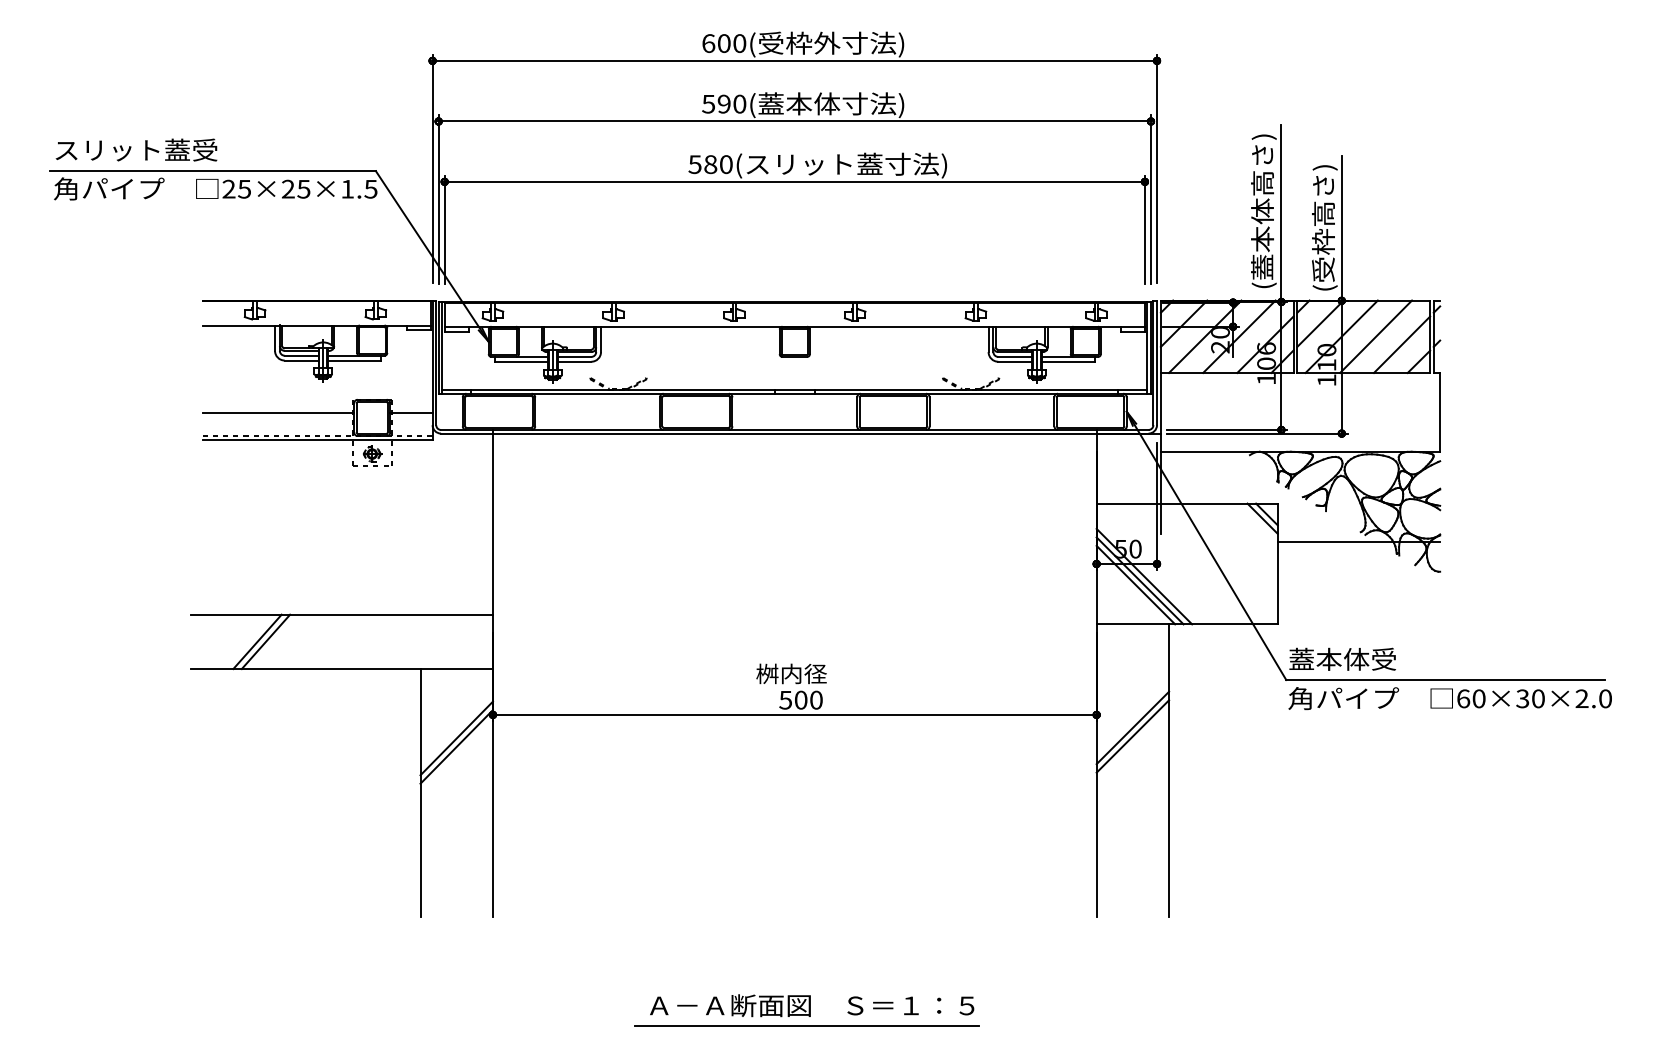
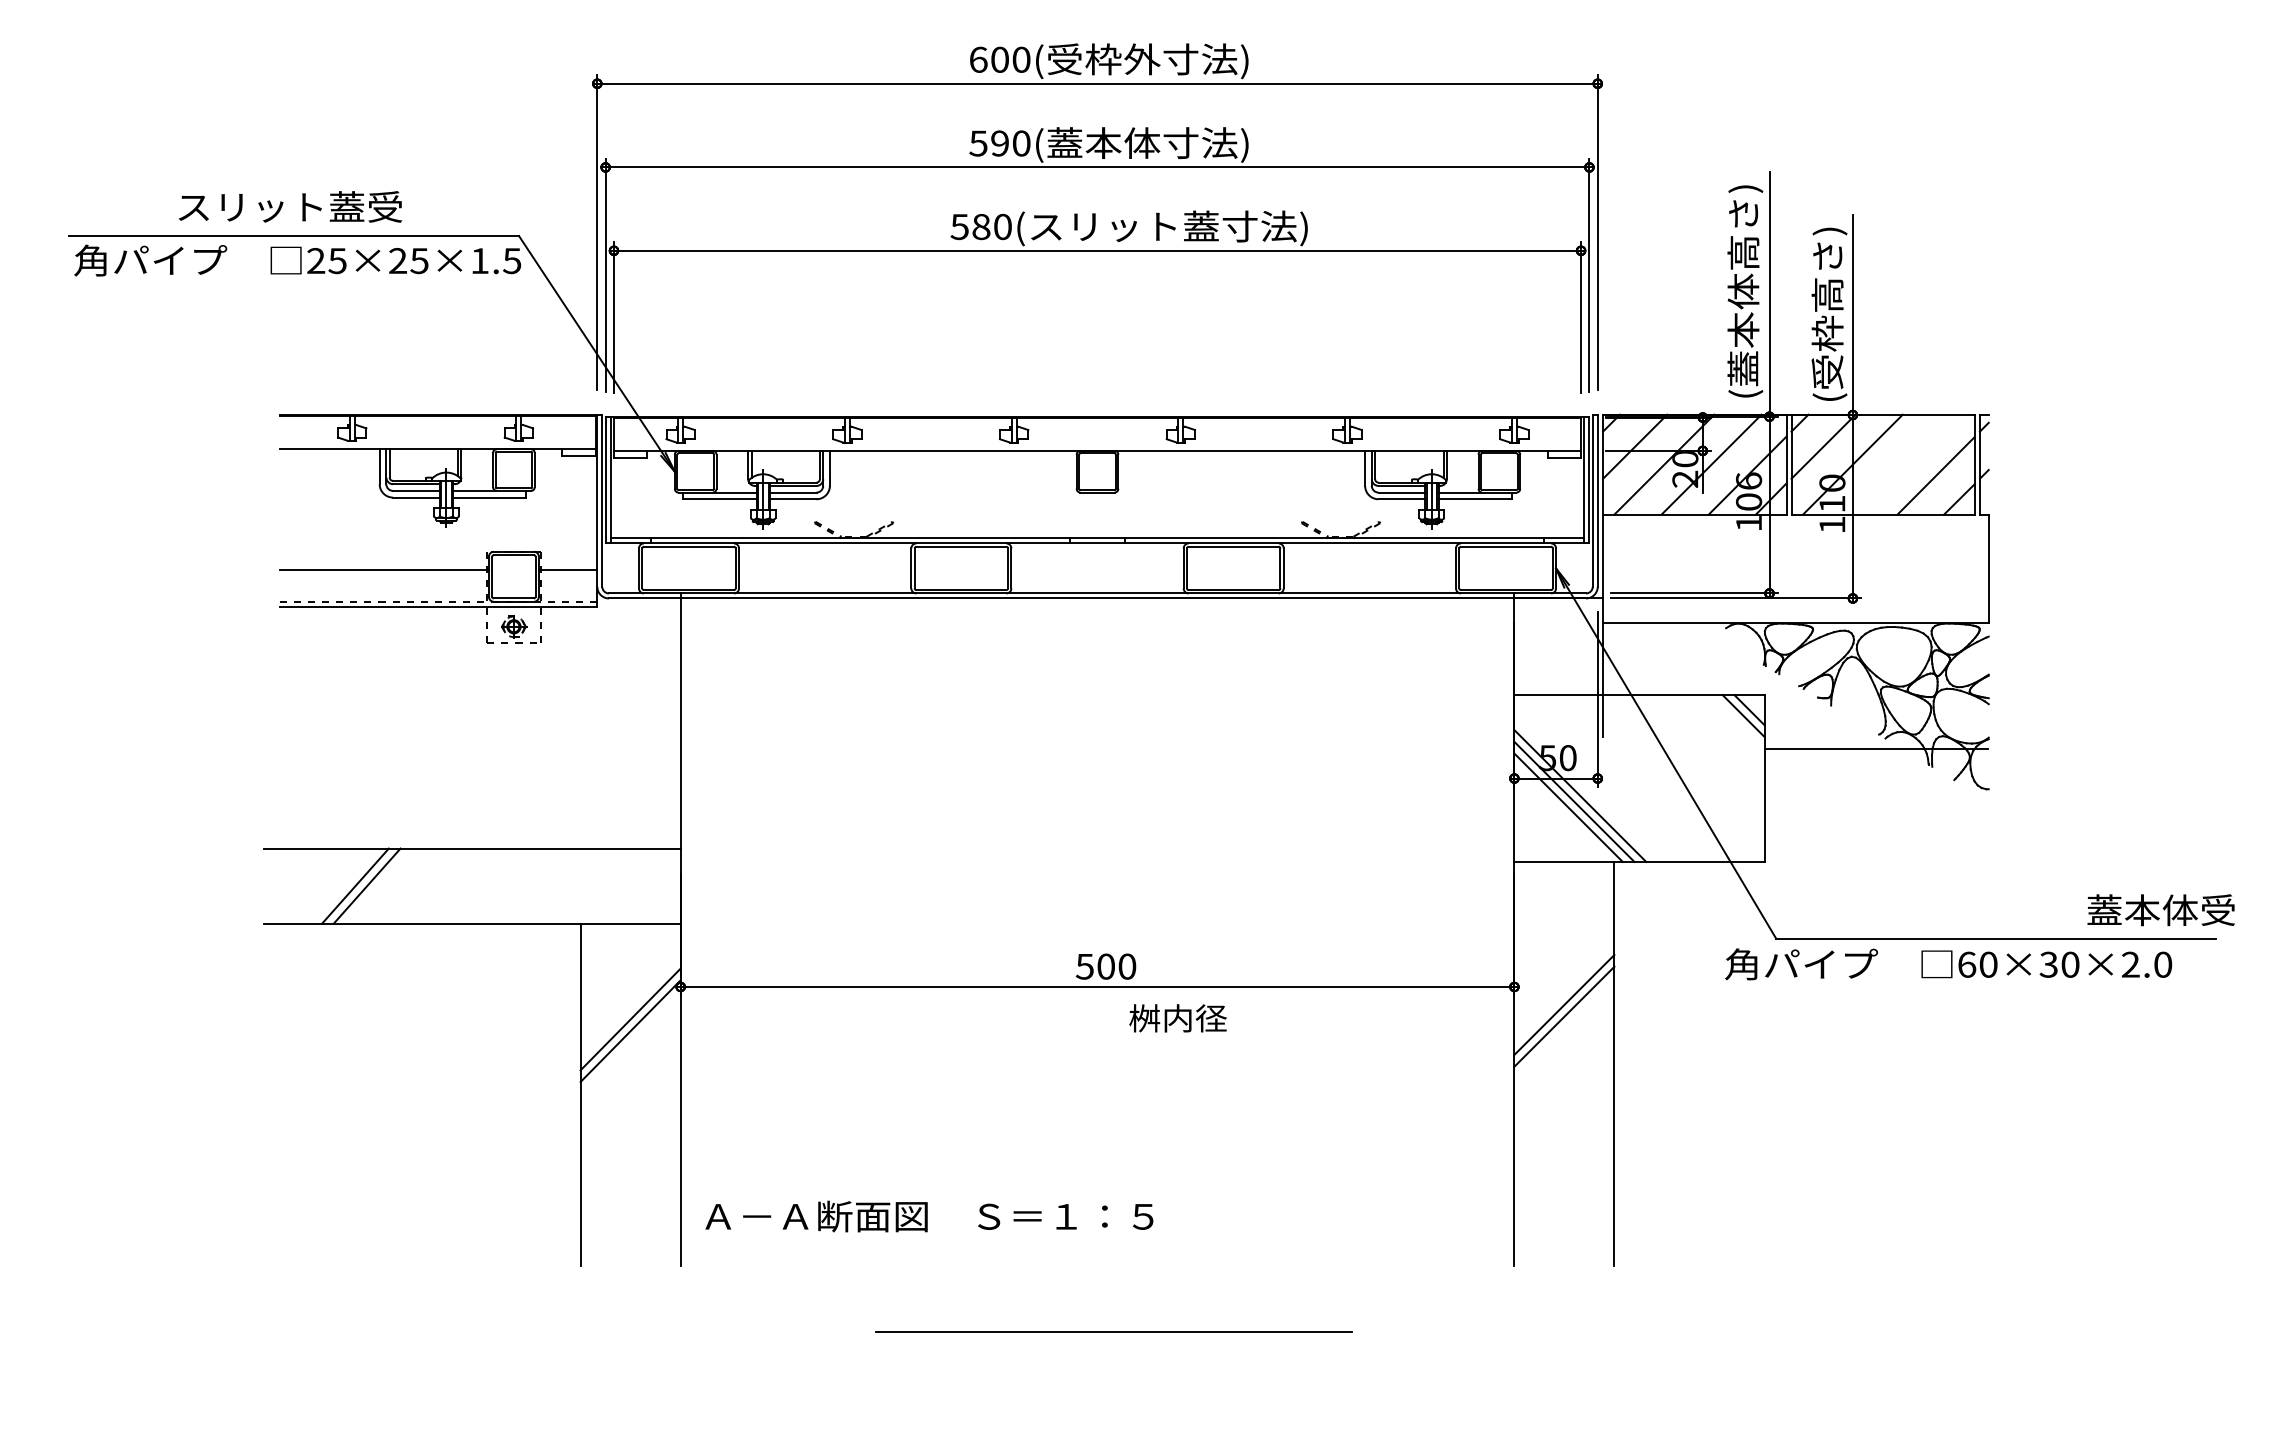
text: (136, 149) -> (290, 206), moved
line: (1375, 336) -> (1899, 464), removed
text: (1342, 659) -> (2160, 910), moved
text: (791, 674) -> (1177, 1018), moved
text: (1450, 698) -> (1948, 964), moved
text: (812, 1005) -> (929, 1216), moved
line: (806, 1025) -> (1113, 1331), moved

